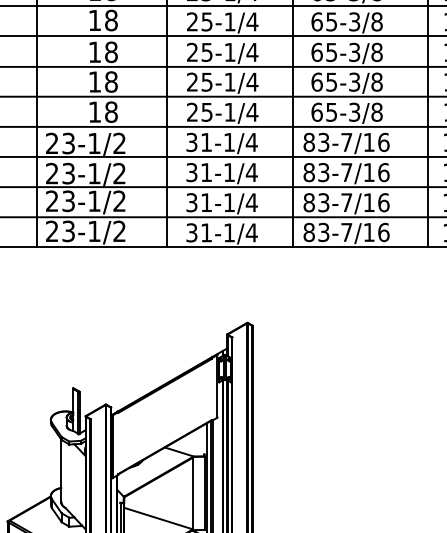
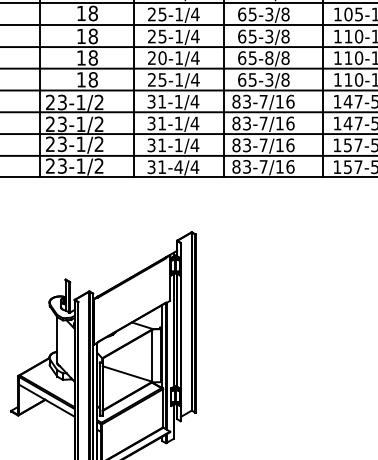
text: (354, 81) -> (269, 57), 65-3/8 -> 65-8/8
text: (207, 82) -> (162, 58), 25-1/4 -> 20-1/4
text: (229, 231) -> (178, 166), 31-1/4 -> 31-4/4

